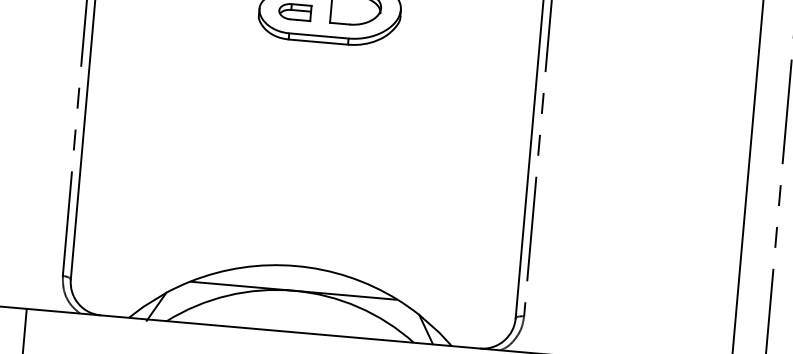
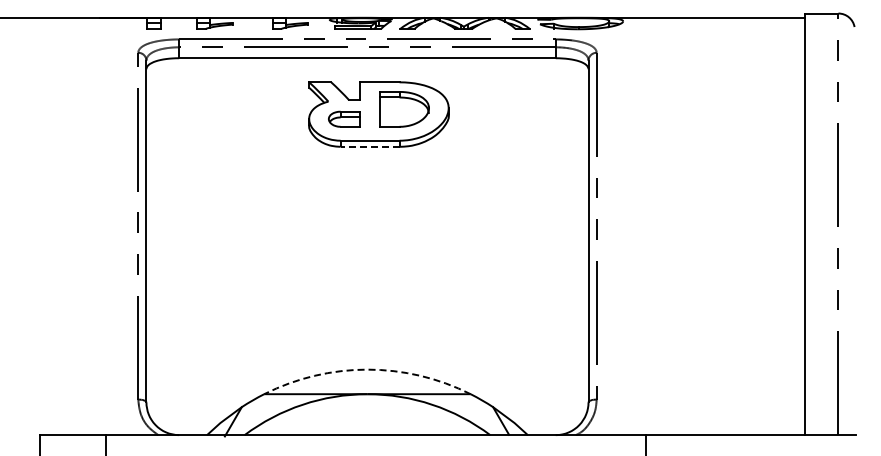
line: (317, 41) -> (369, 146), solid -> dashed
arc: (296, 265) -> (367, 369), solid -> dashed

